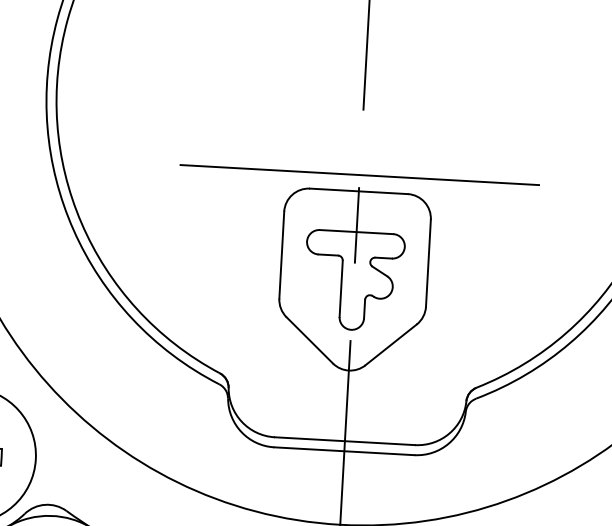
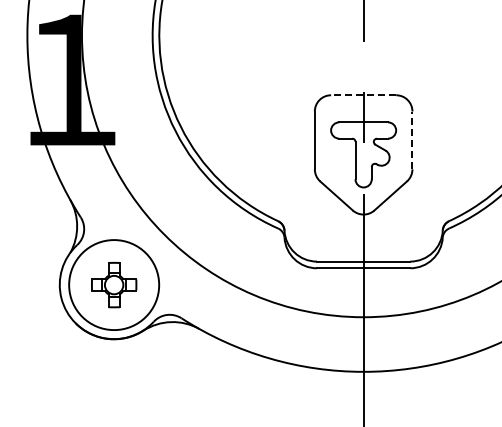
line: (359, 175) -> (363, 84), removed
line: (358, 191) -> (363, 95), solid -> dashed
line: (428, 263) -> (412, 140), solid -> dashed

